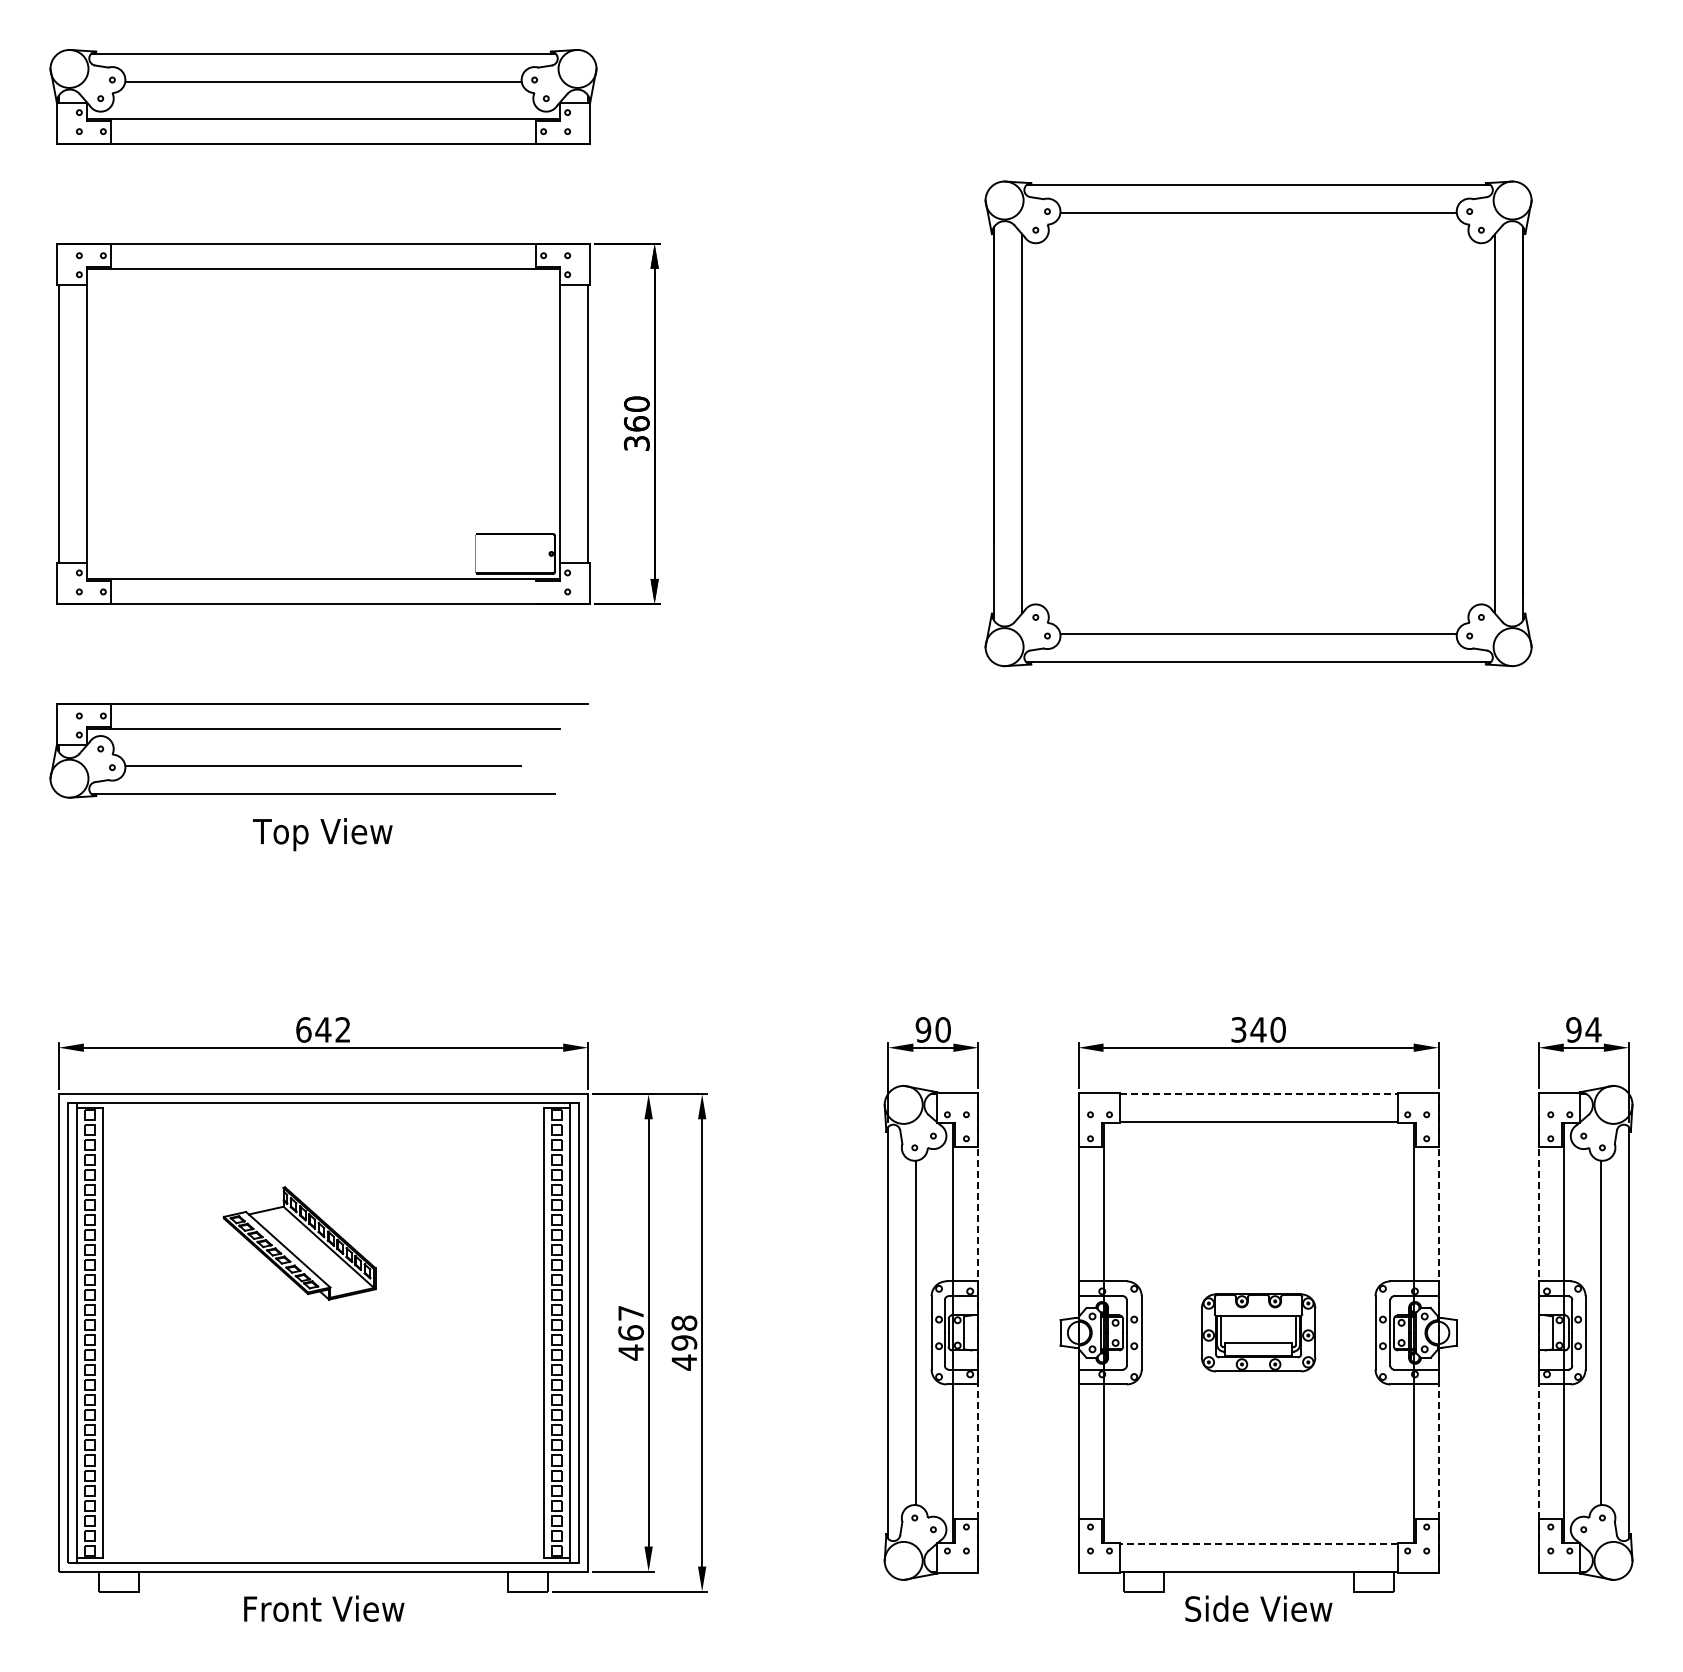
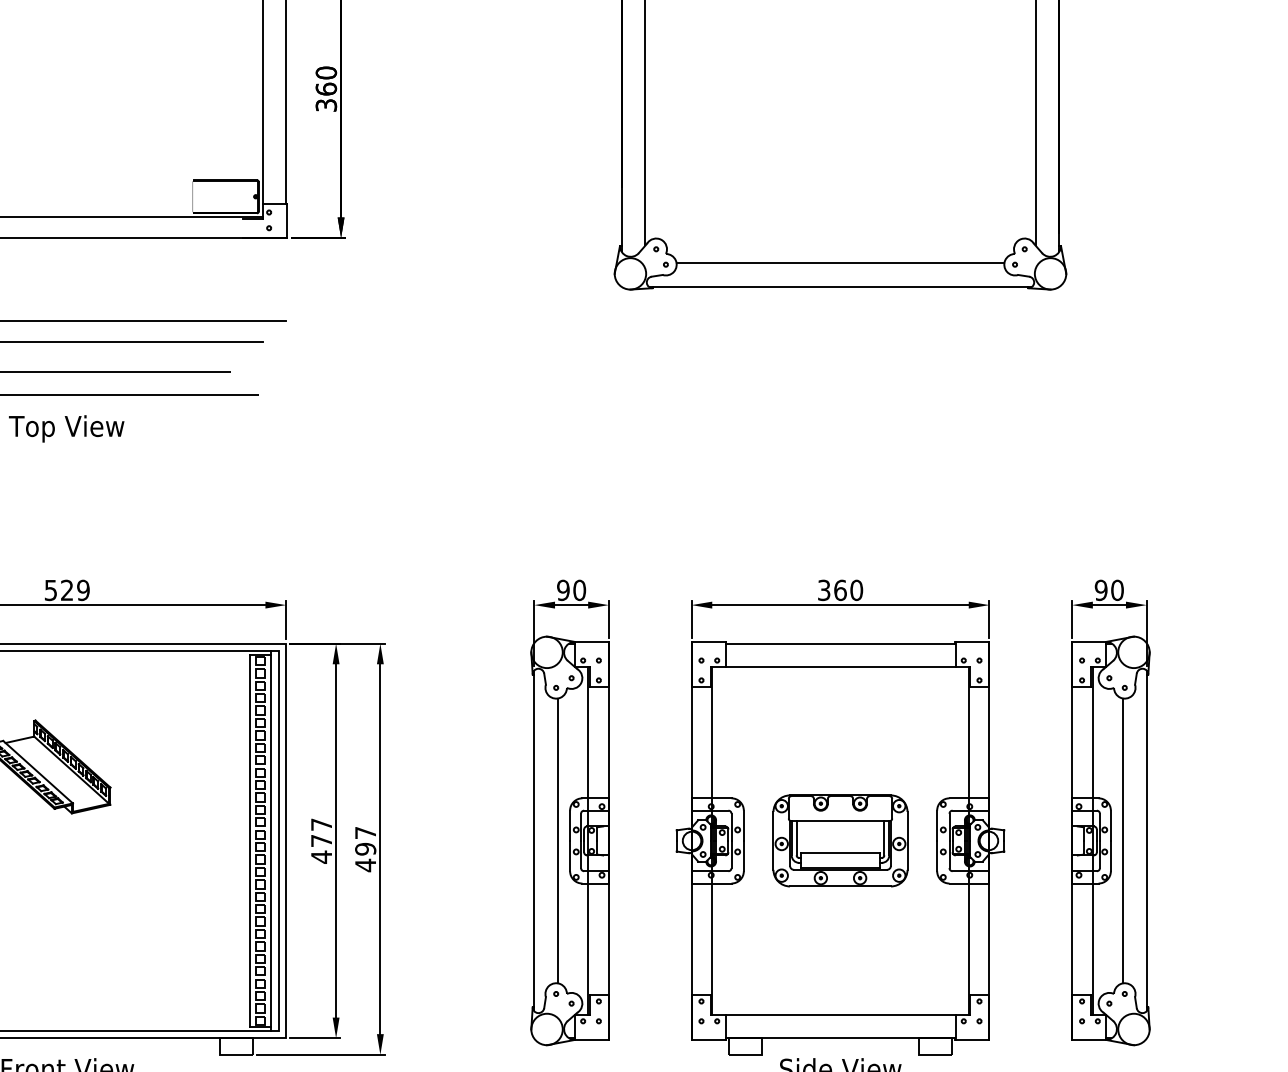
text: (323, 1029) -> (67, 590), 642 -> 529
text: (1258, 1029) -> (840, 590), 340 -> 360
text: (1593, 1029) -> (1117, 590), 94 -> 90
line: (1259, 1094) -> (841, 643), dashed -> solid
text: (684, 1322) -> (365, 832), 498 -> 497
text: (630, 1332) -> (321, 840), 467 -> 477
line: (978, 1332) -> (608, 840), dashed -> solid
part: (1258, 1332) -> (840, 840), size x1.43
line: (1438, 1332) -> (989, 840), dashed -> solid
line: (1538, 1332) -> (1071, 840), dashed -> solid
line: (1258, 1543) -> (840, 1015), dashed -> solid

